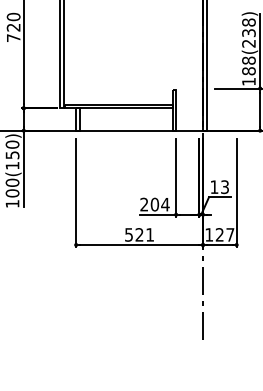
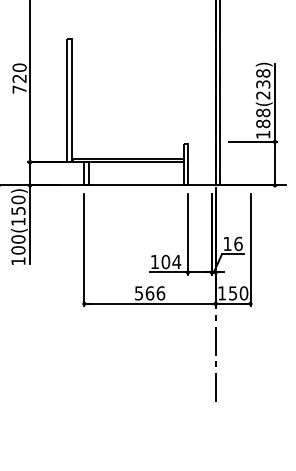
text: (225, 186) -> (238, 243), 13 -> 16
text: (143, 204) -> (154, 261), 204 -> 104
text: (144, 235) -> (155, 293), 521 -> 566
text: (225, 235) -> (238, 293), 127 -> 150

